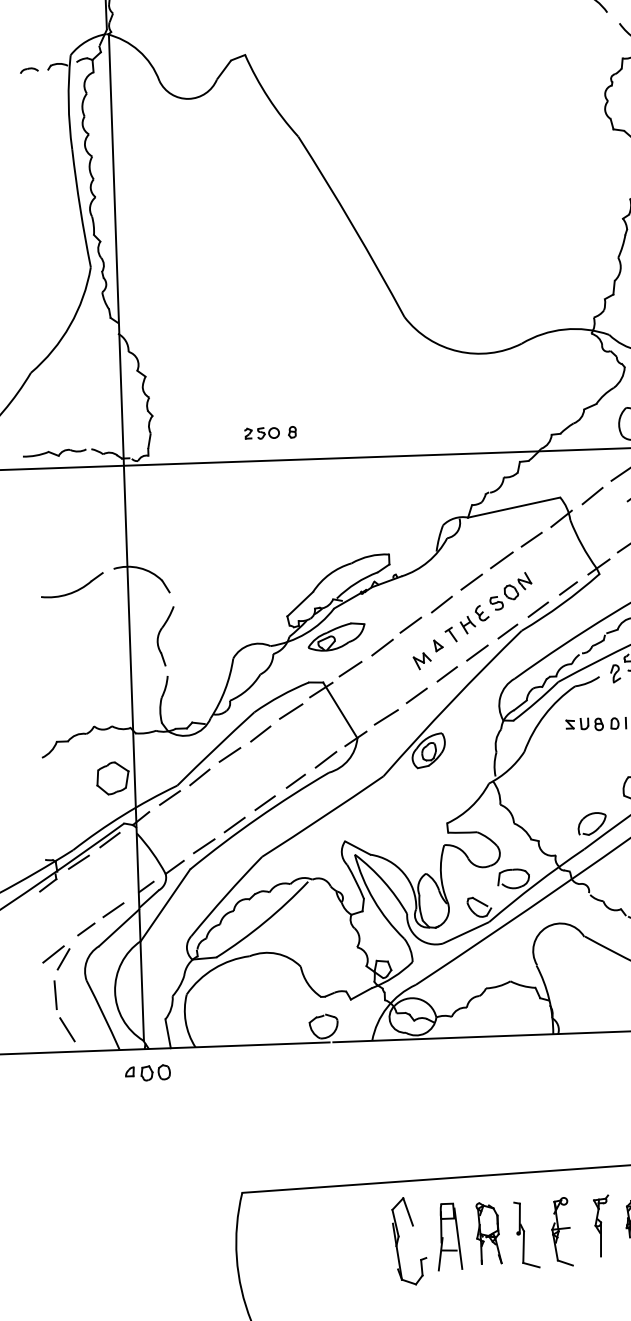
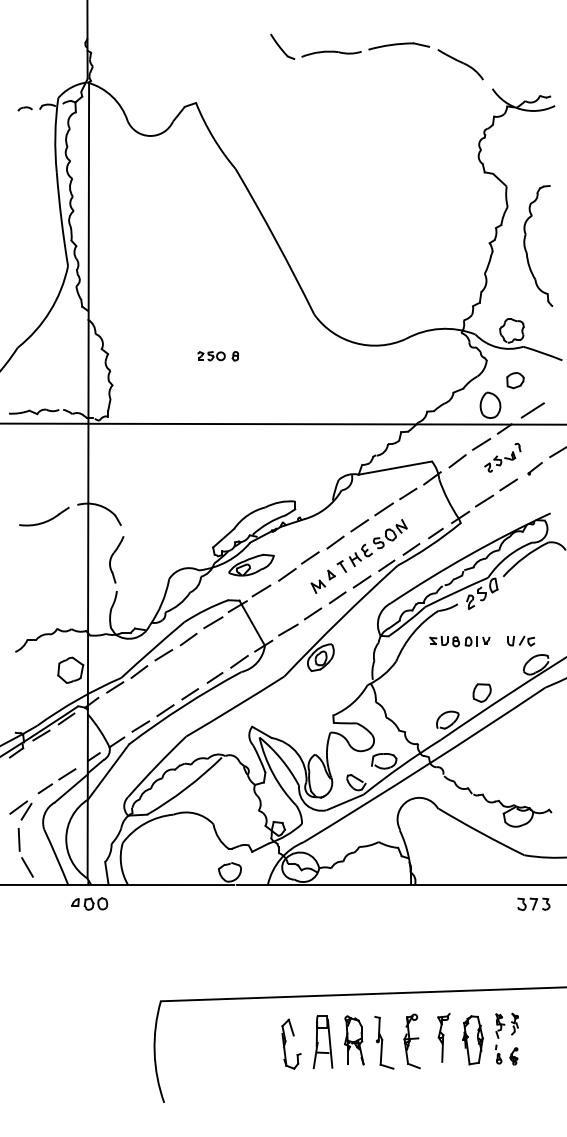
part: (269, 433) -> (217, 356), moved
part: (409, 1240) -> (291, 1043), size x0.71

